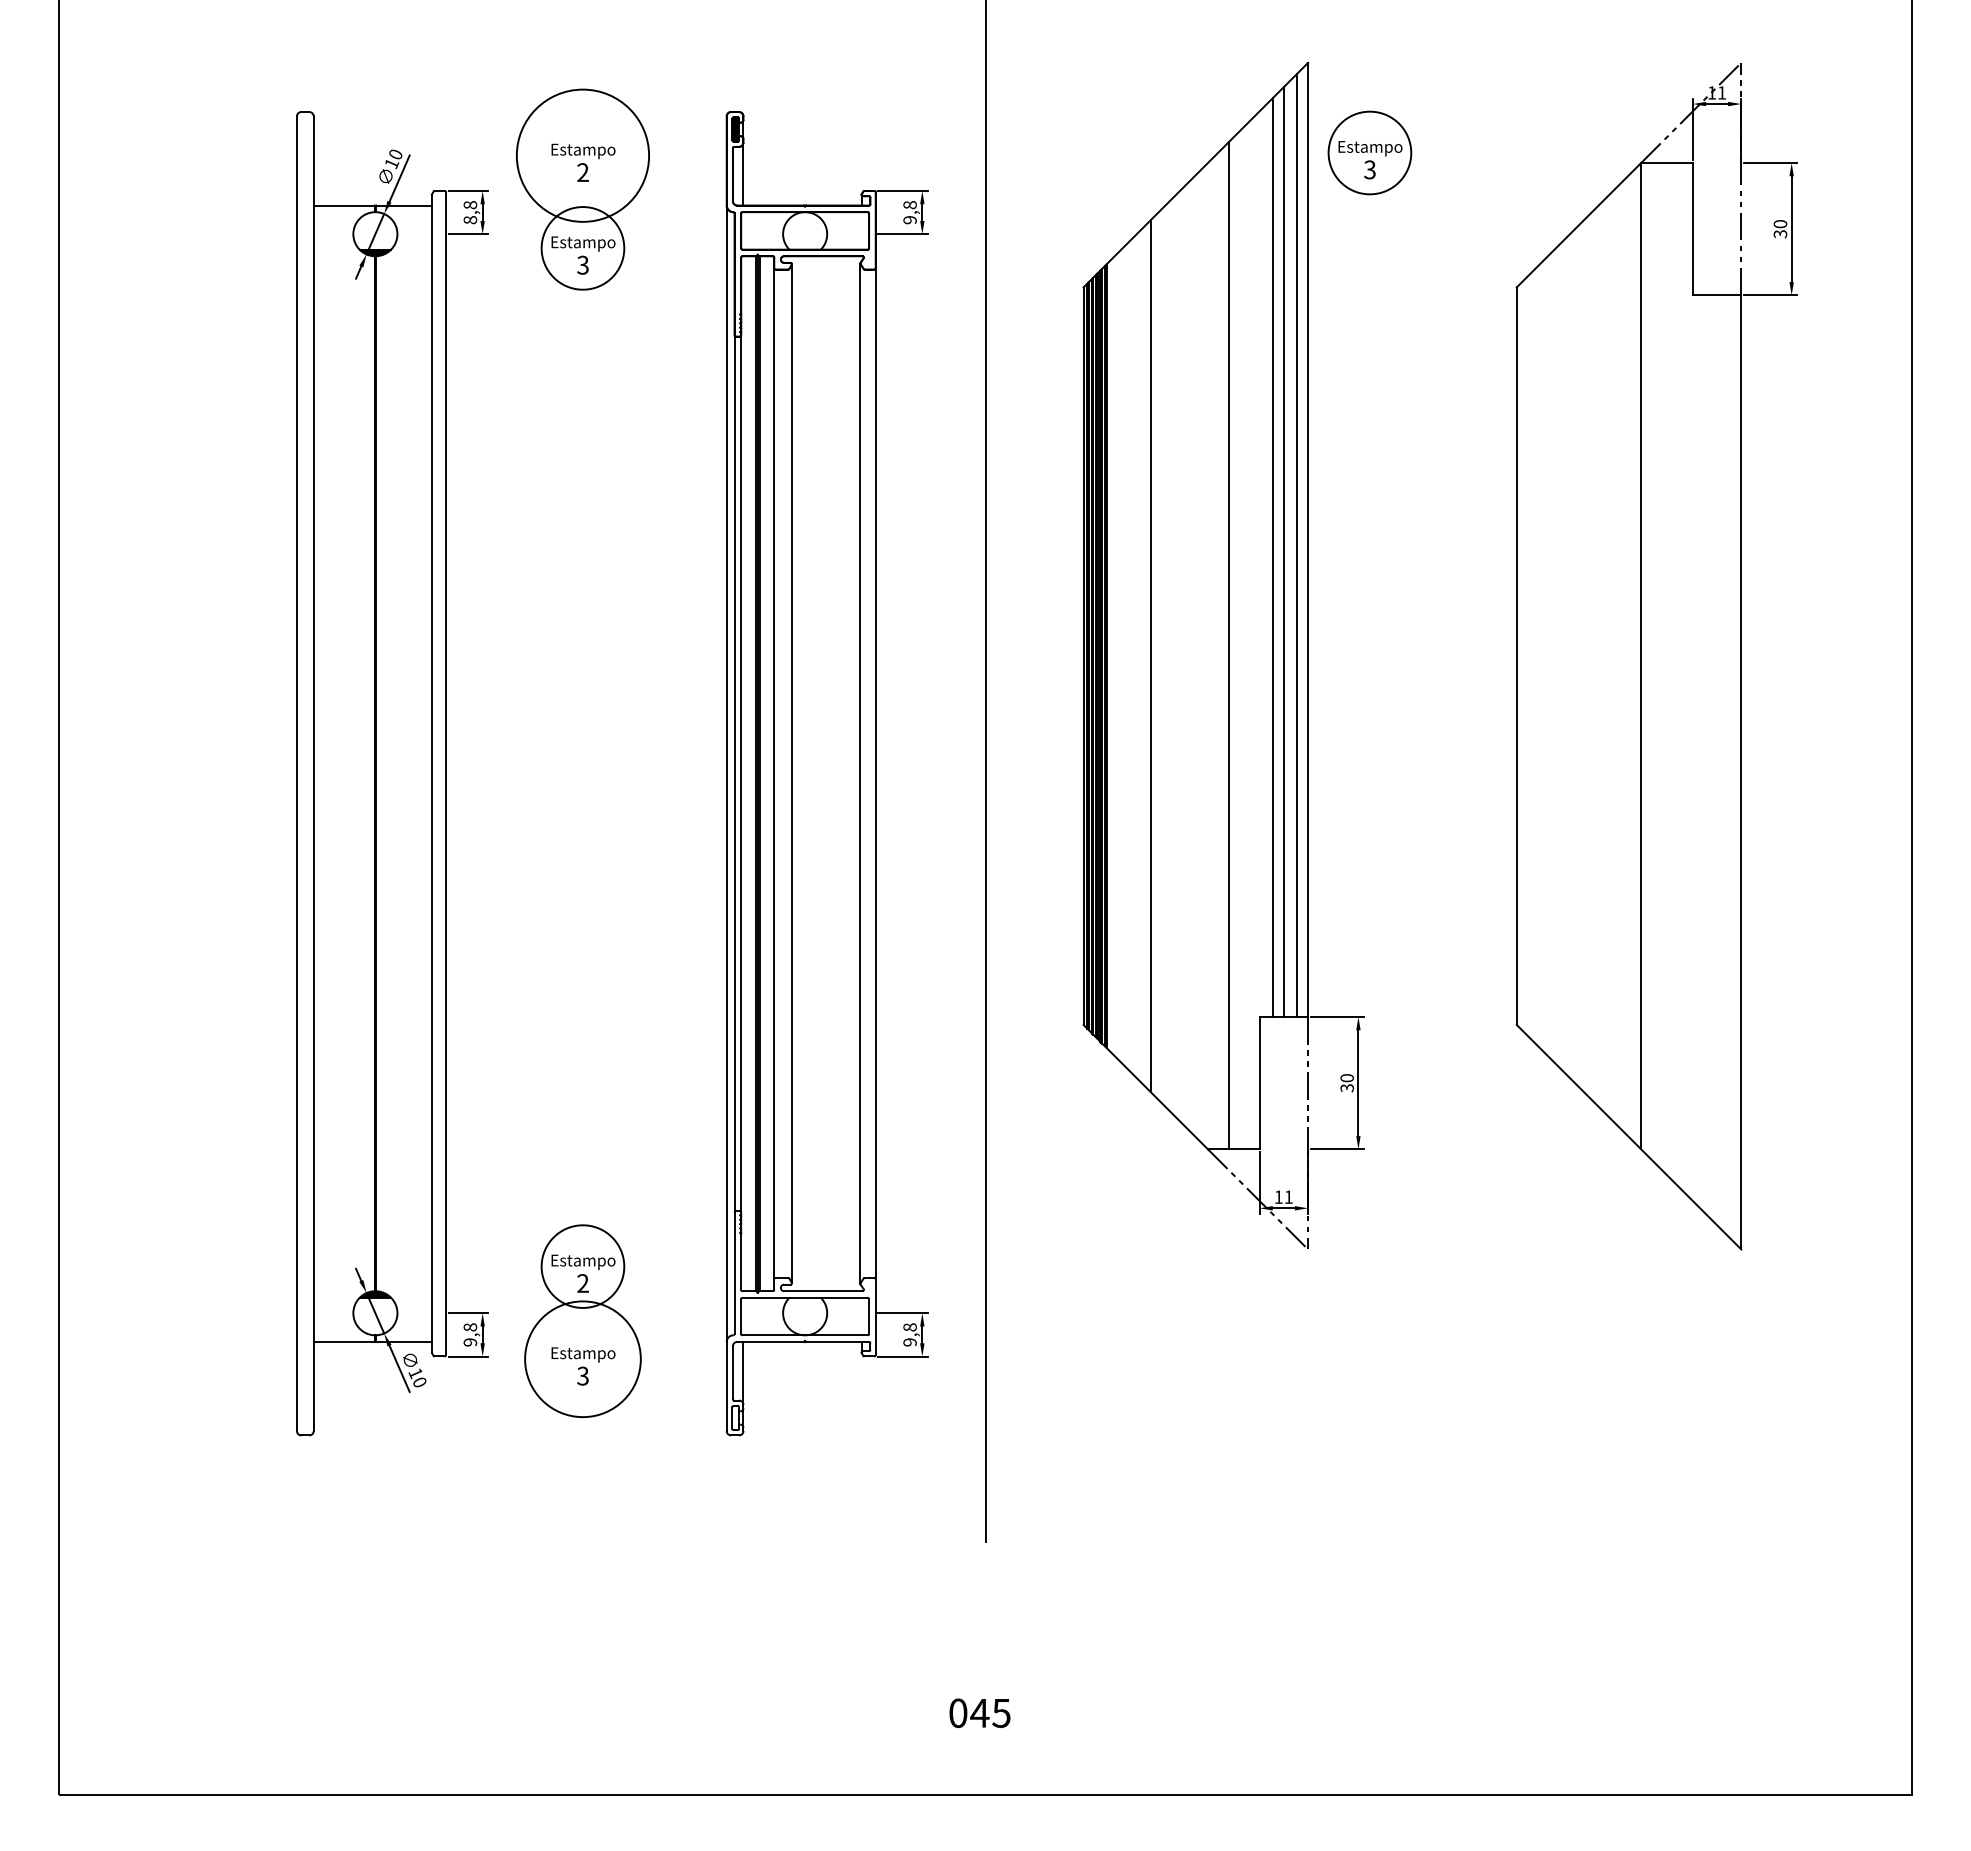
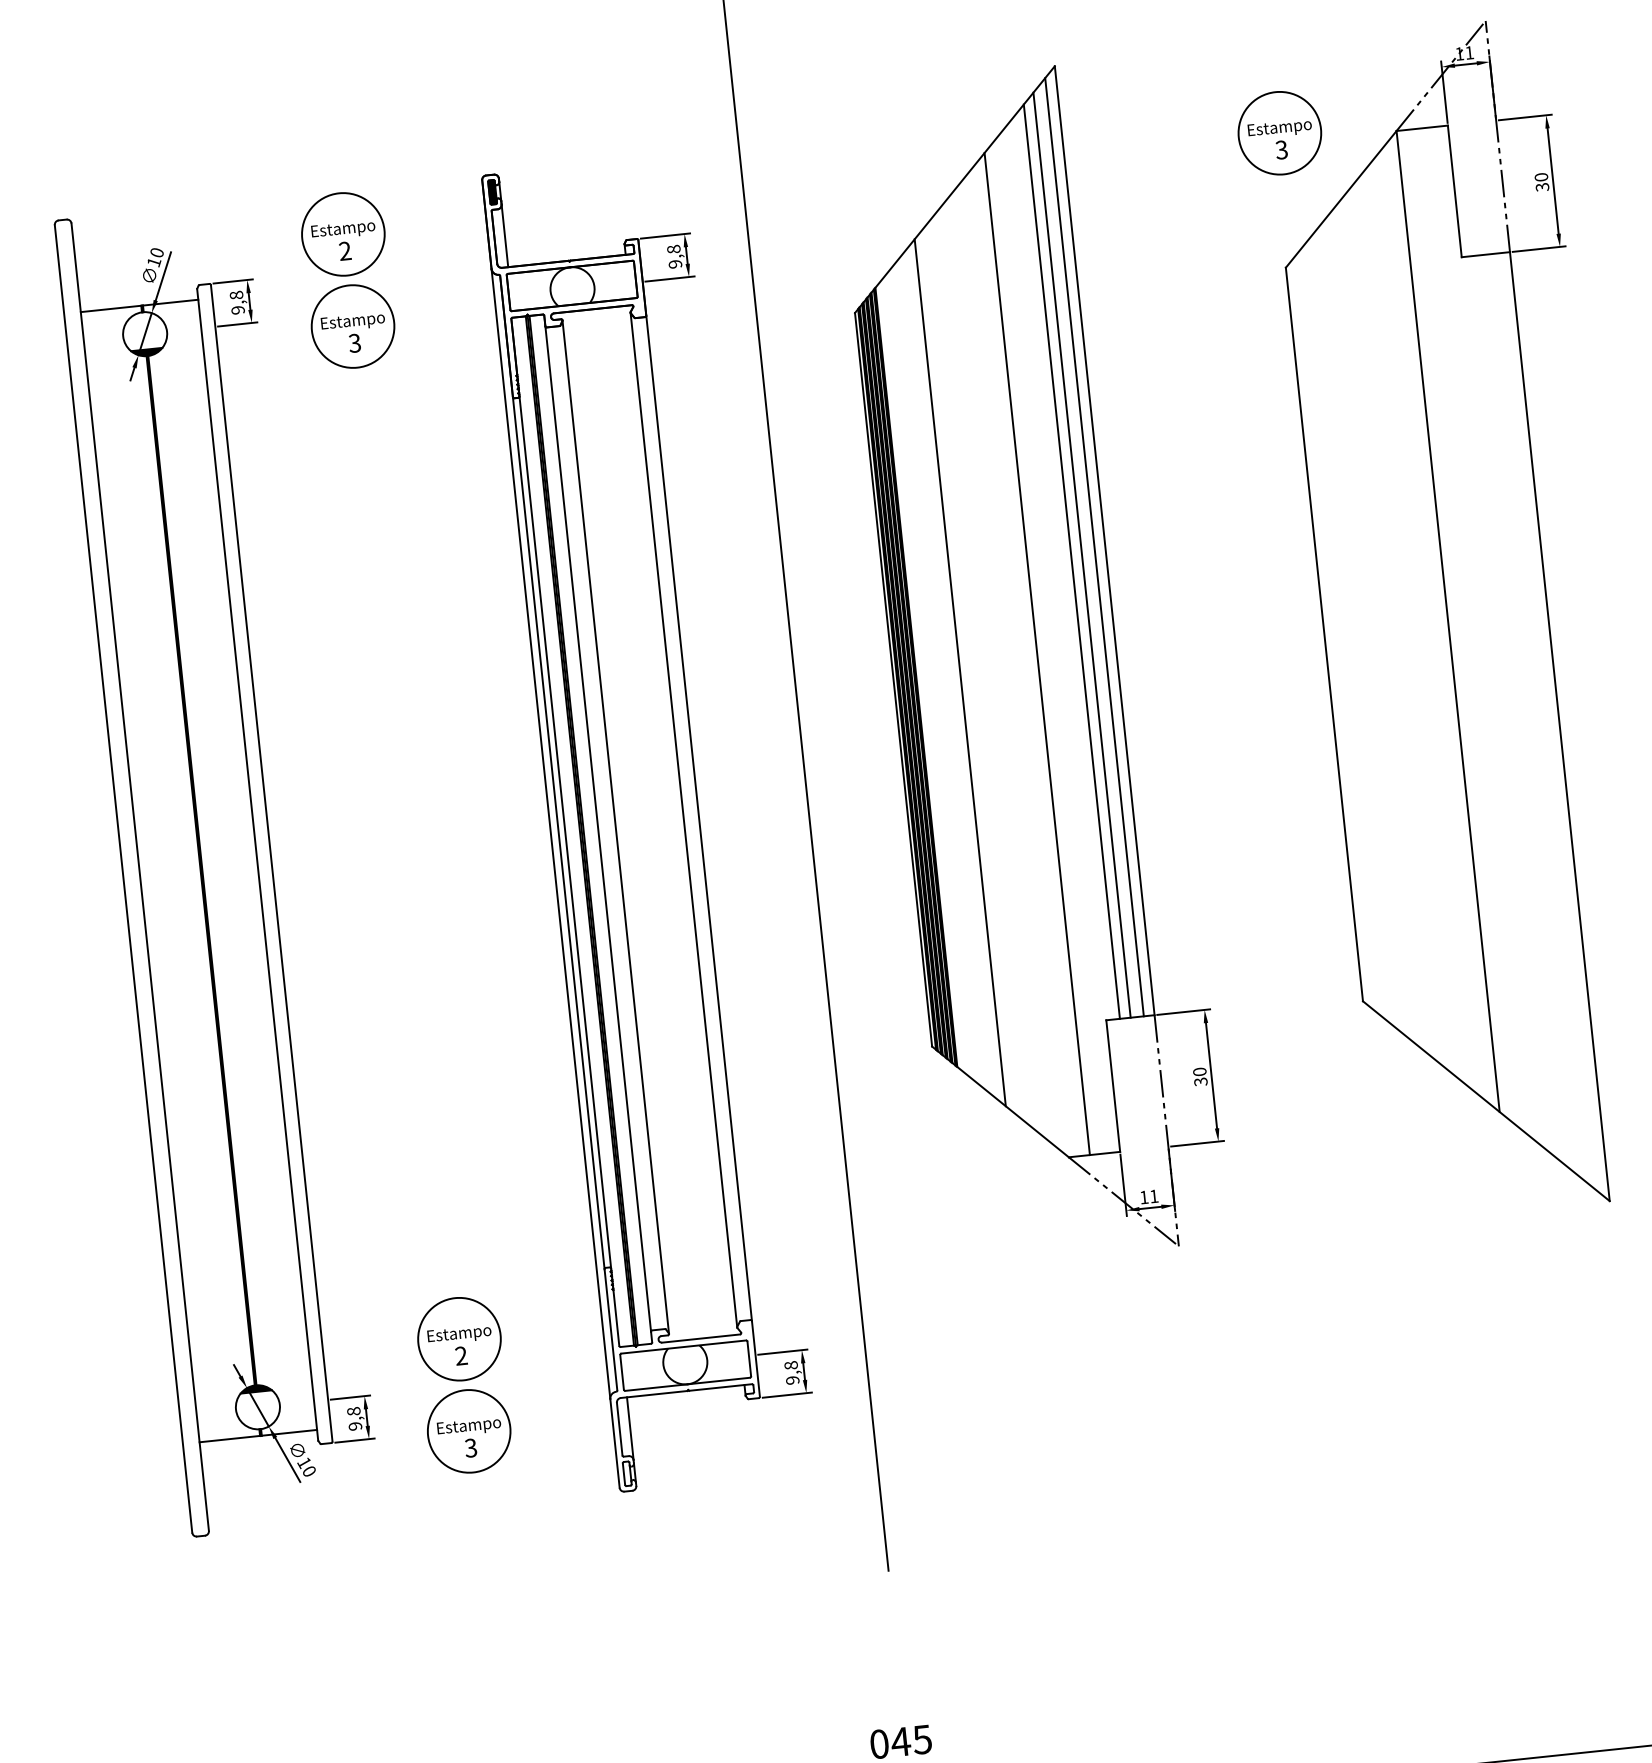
part: (1369, 152) -> (1279, 132), moved
circle: (582, 155) -> (342, 234), size x0.62
text: (470, 220) -> (238, 310), 8,8 -> 9,8
circle: (582, 1358) -> (468, 1430), size x0.71

